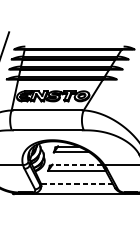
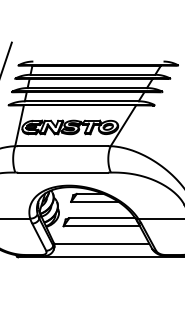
line: (76, 164) -> (101, 218), dashed -> solid
line: (76, 183) -> (101, 243), dashed -> solid

